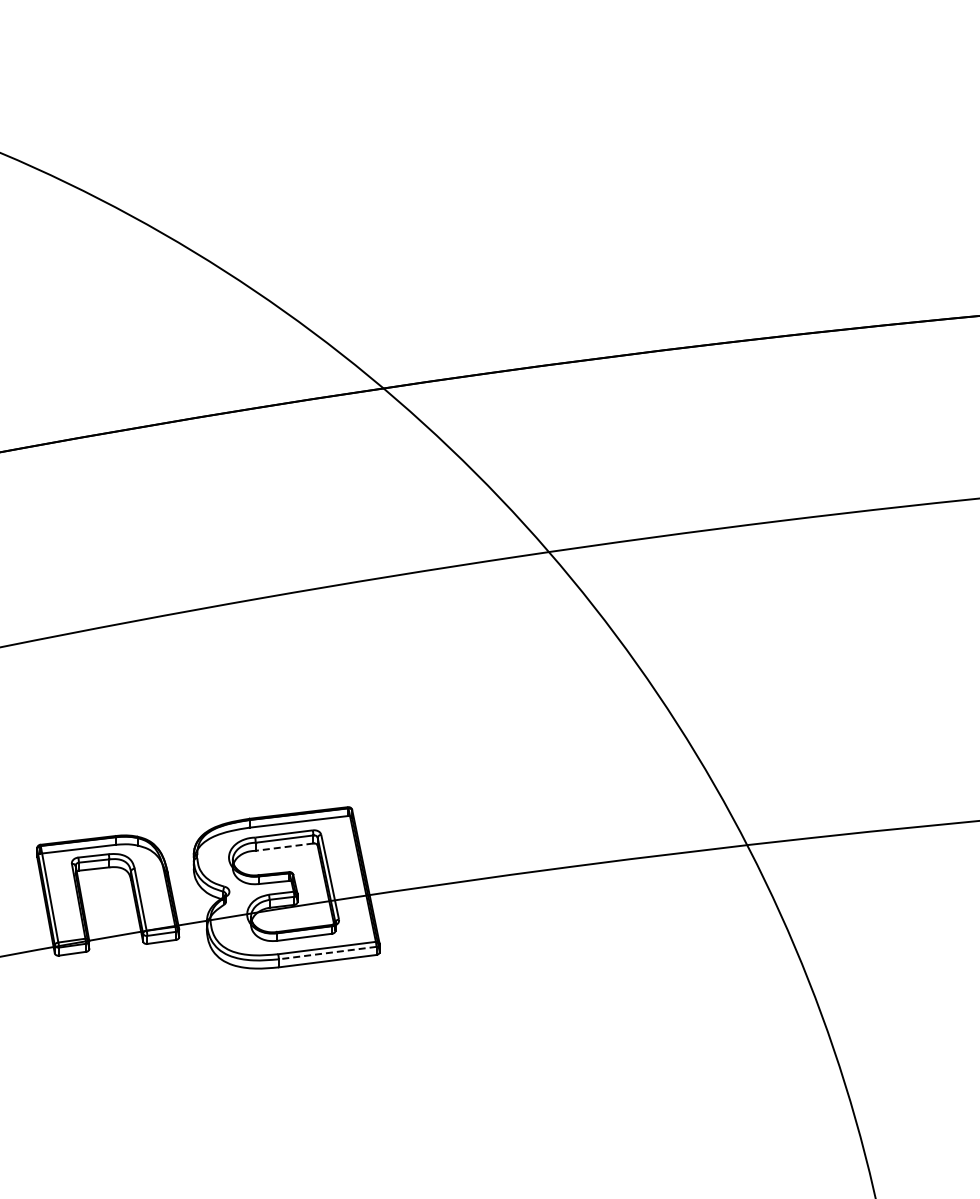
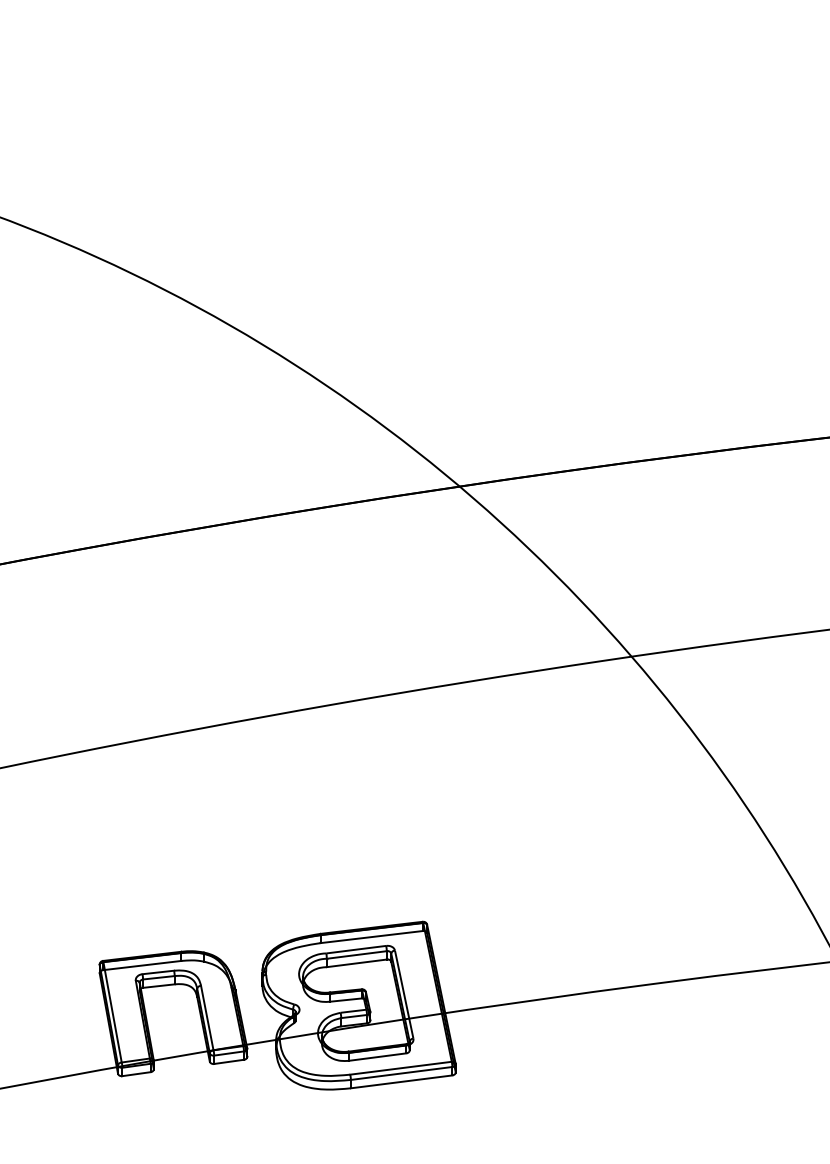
line: (284, 847) -> (356, 963), dashed -> solid
line: (327, 953) -> (401, 1073), dashed -> solid

